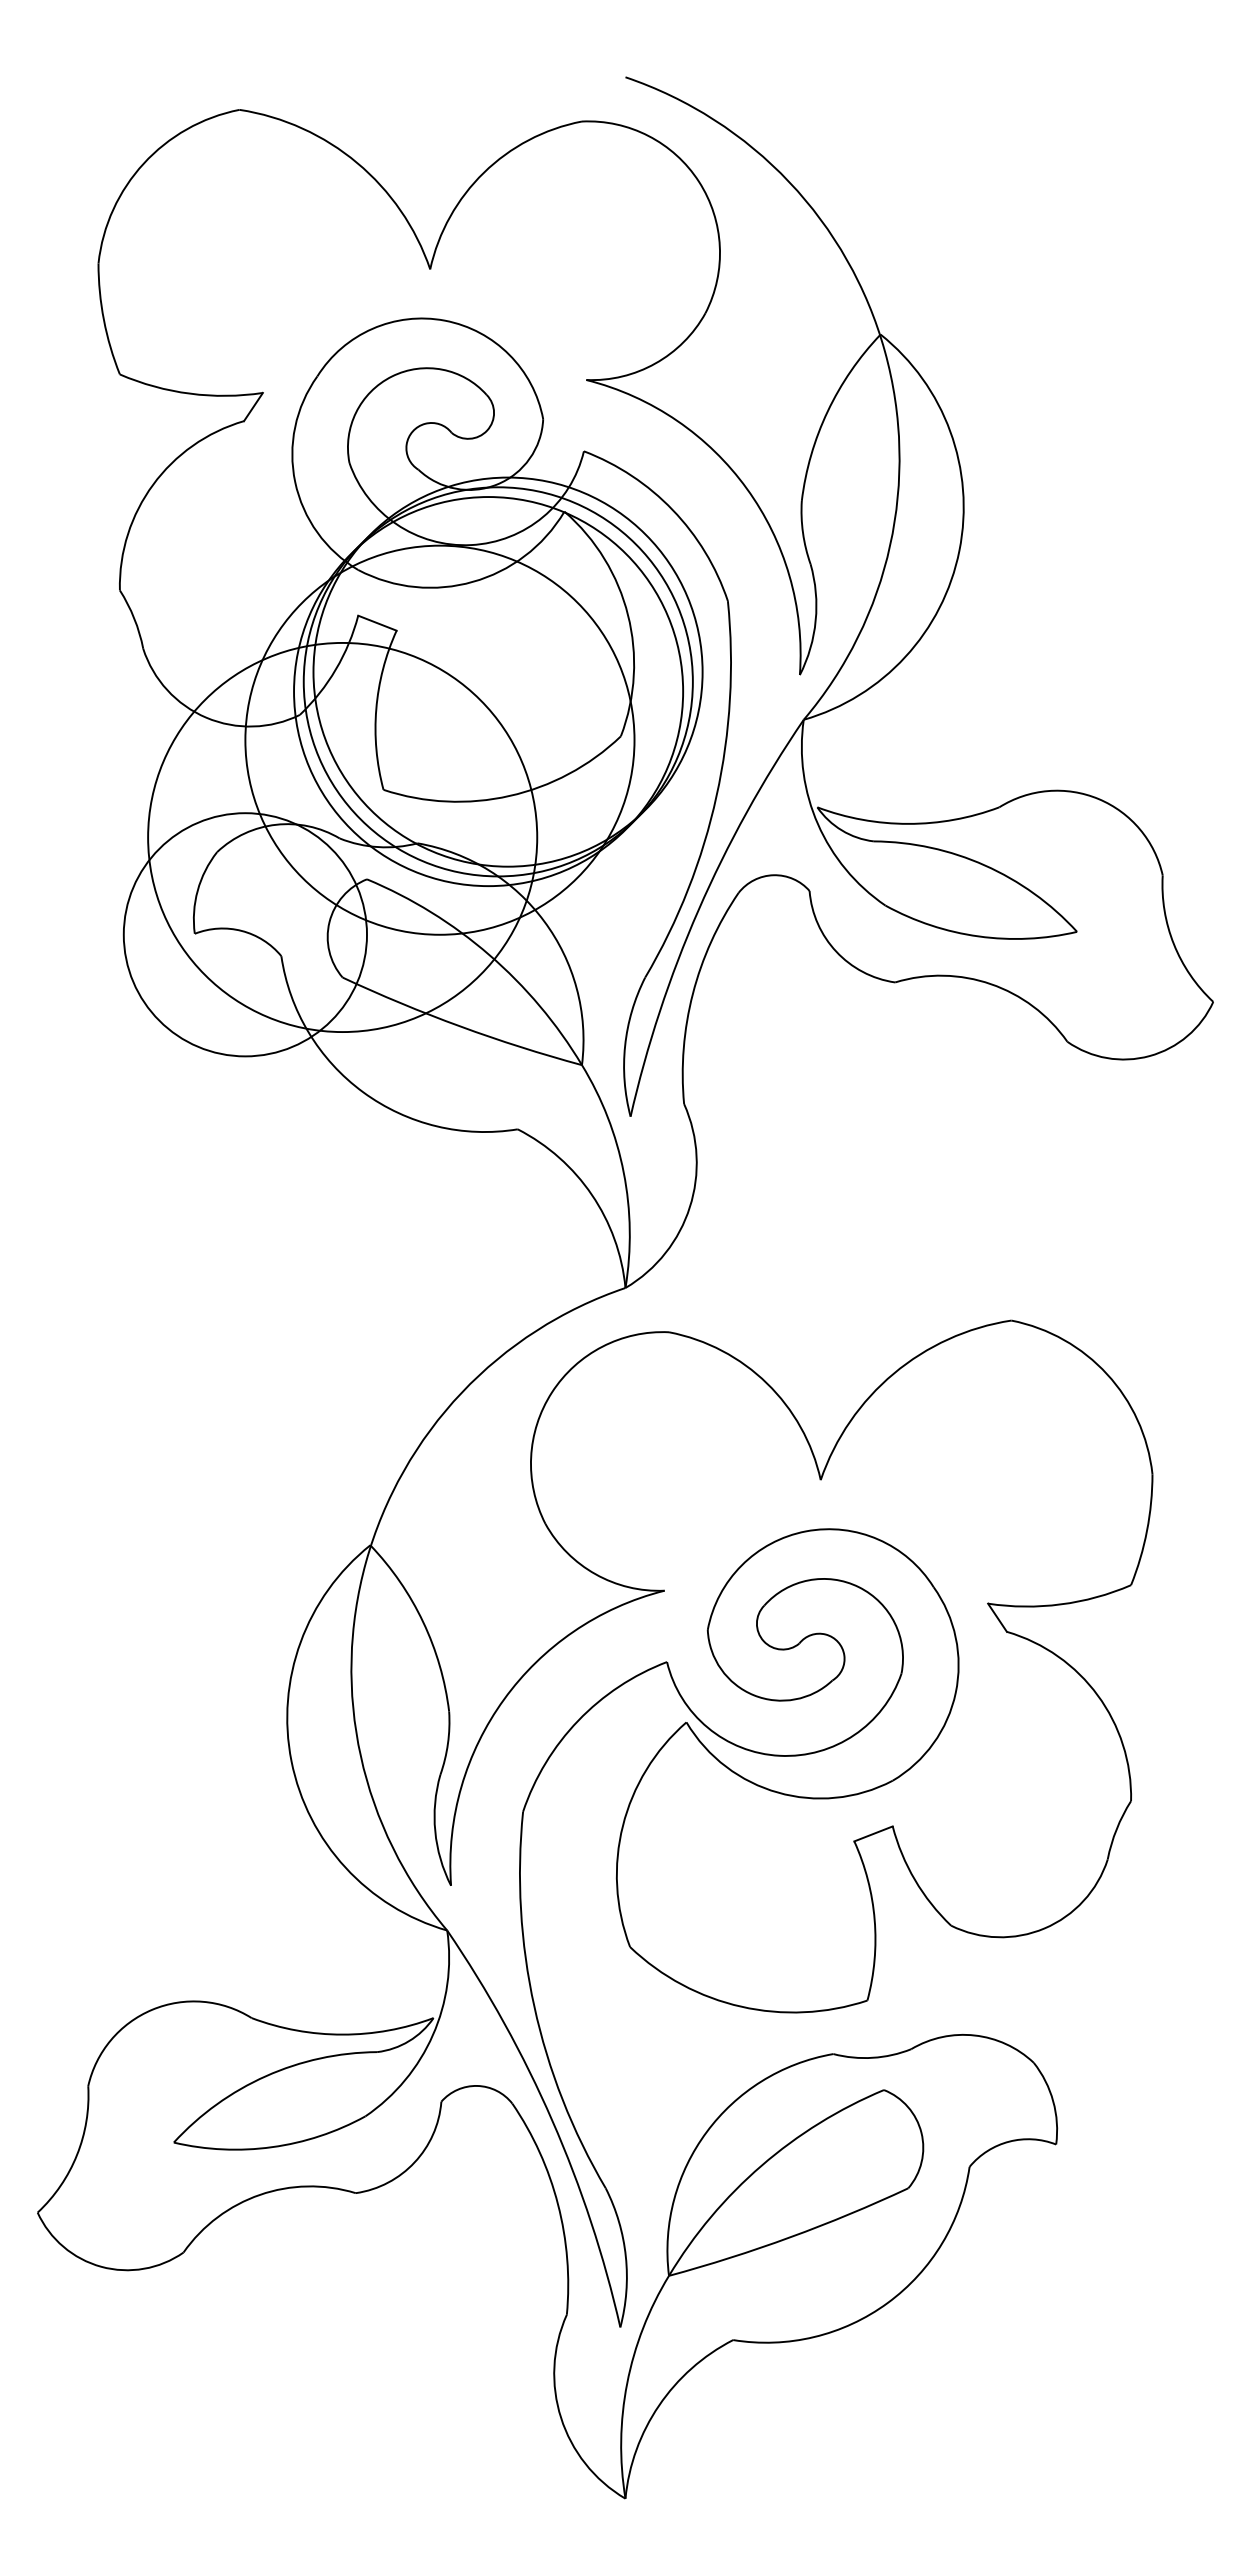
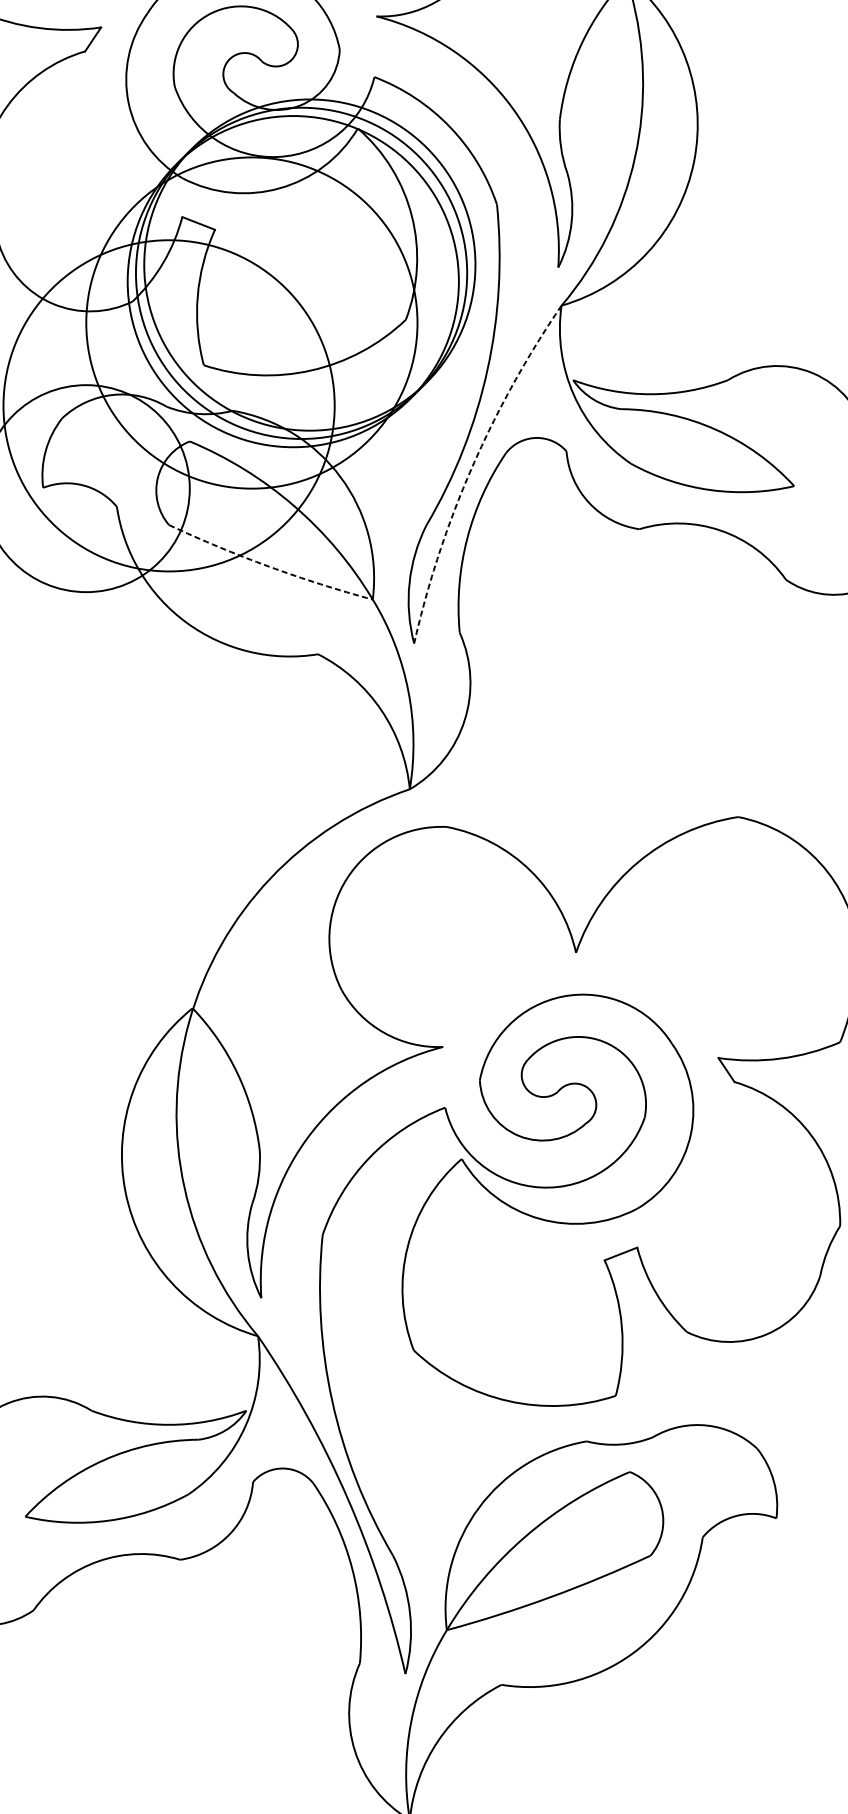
arc: (698, 910) -> (471, 467), solid -> dashed
arc: (460, 1026) -> (269, 566), solid -> dashed

